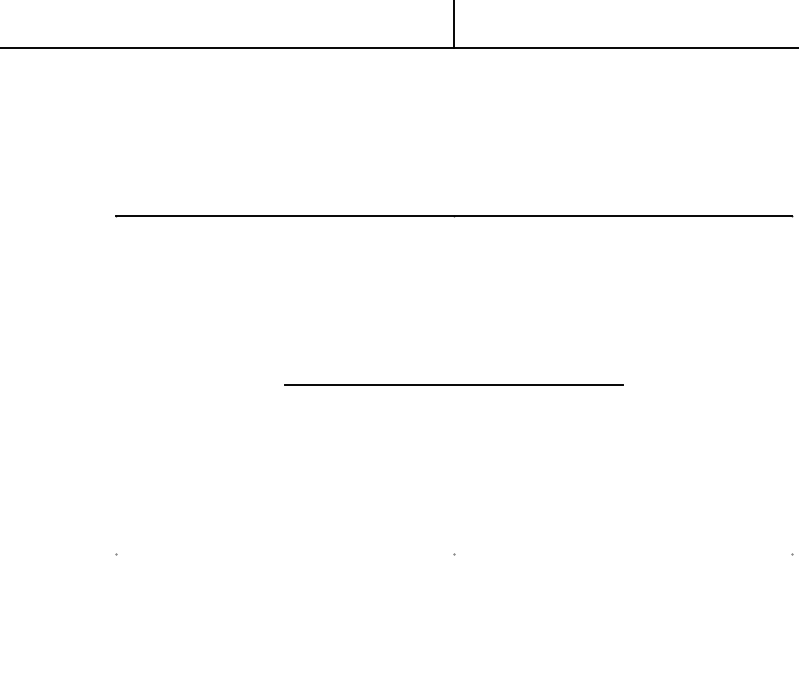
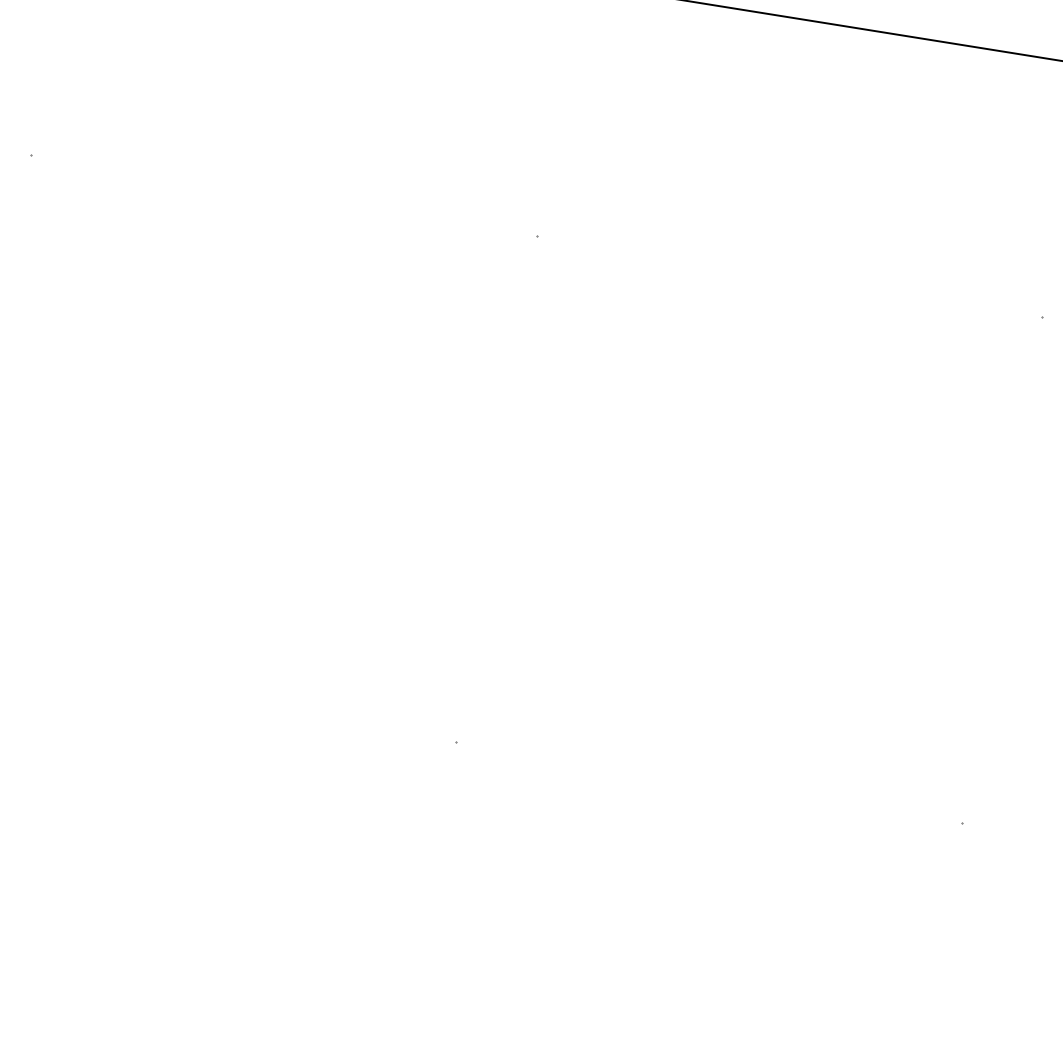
line: (453, 216) -> (536, 236), removed
line: (453, 385) -> (495, 488), removed

